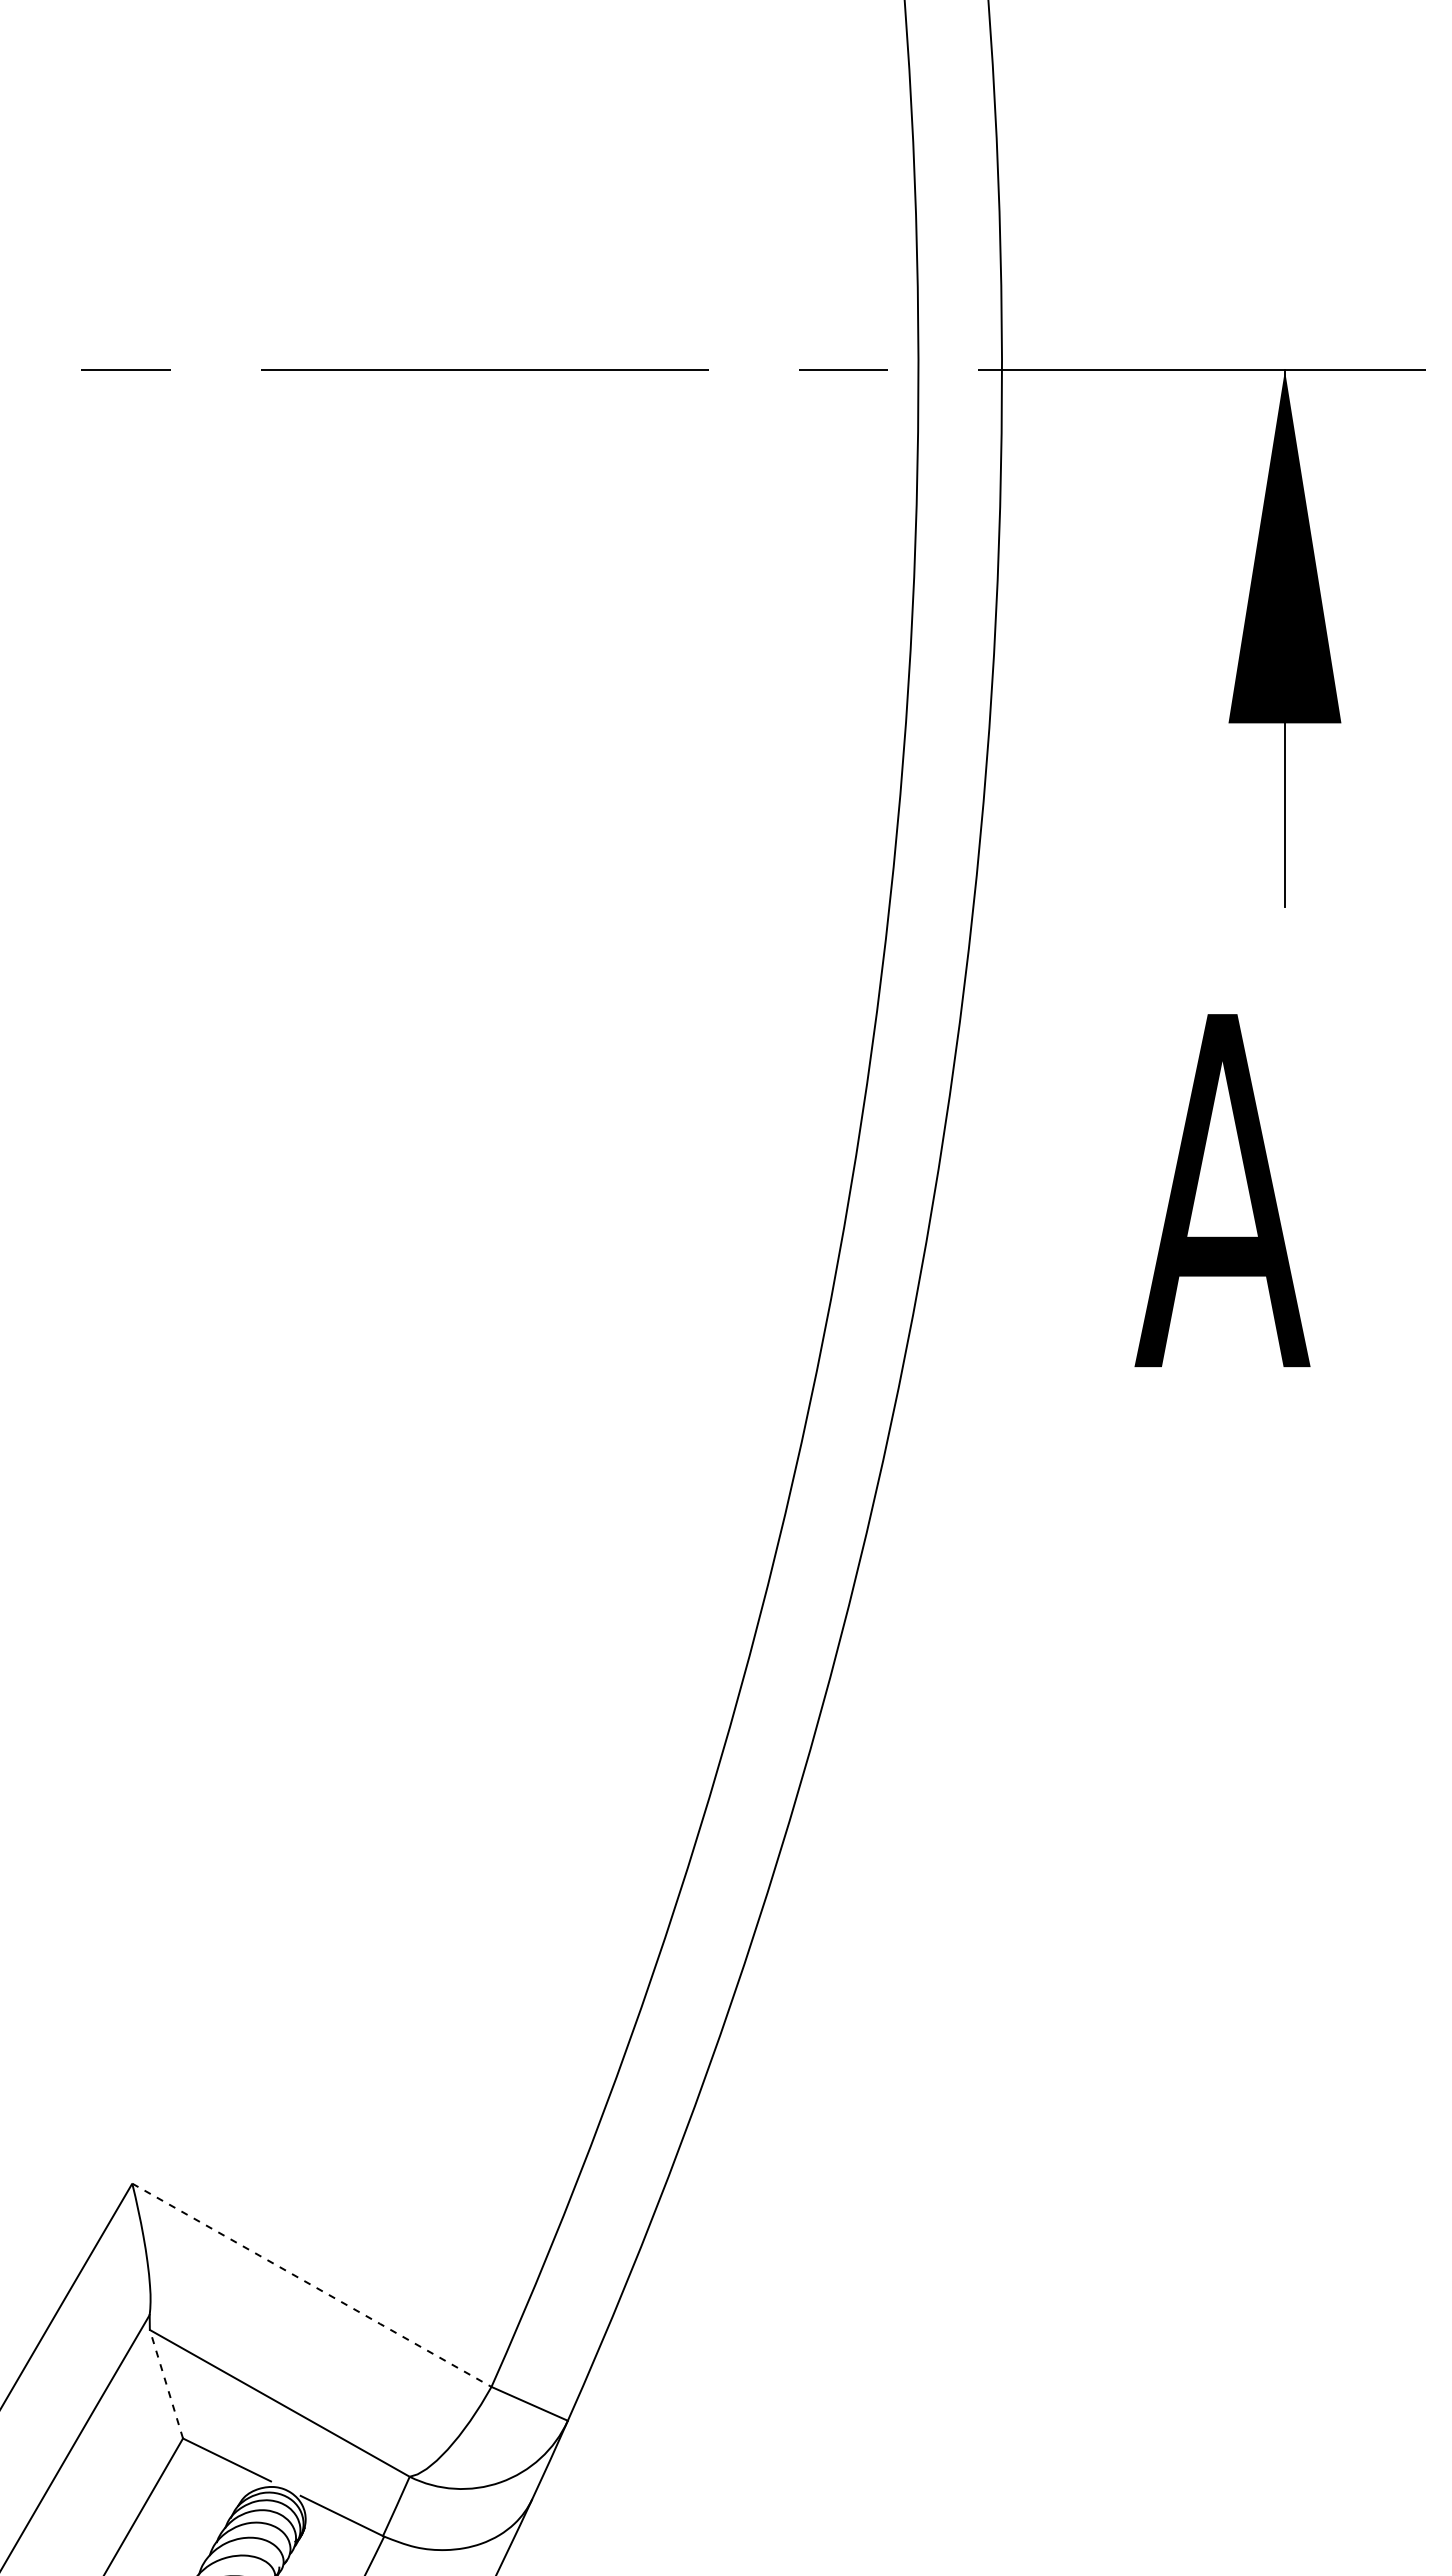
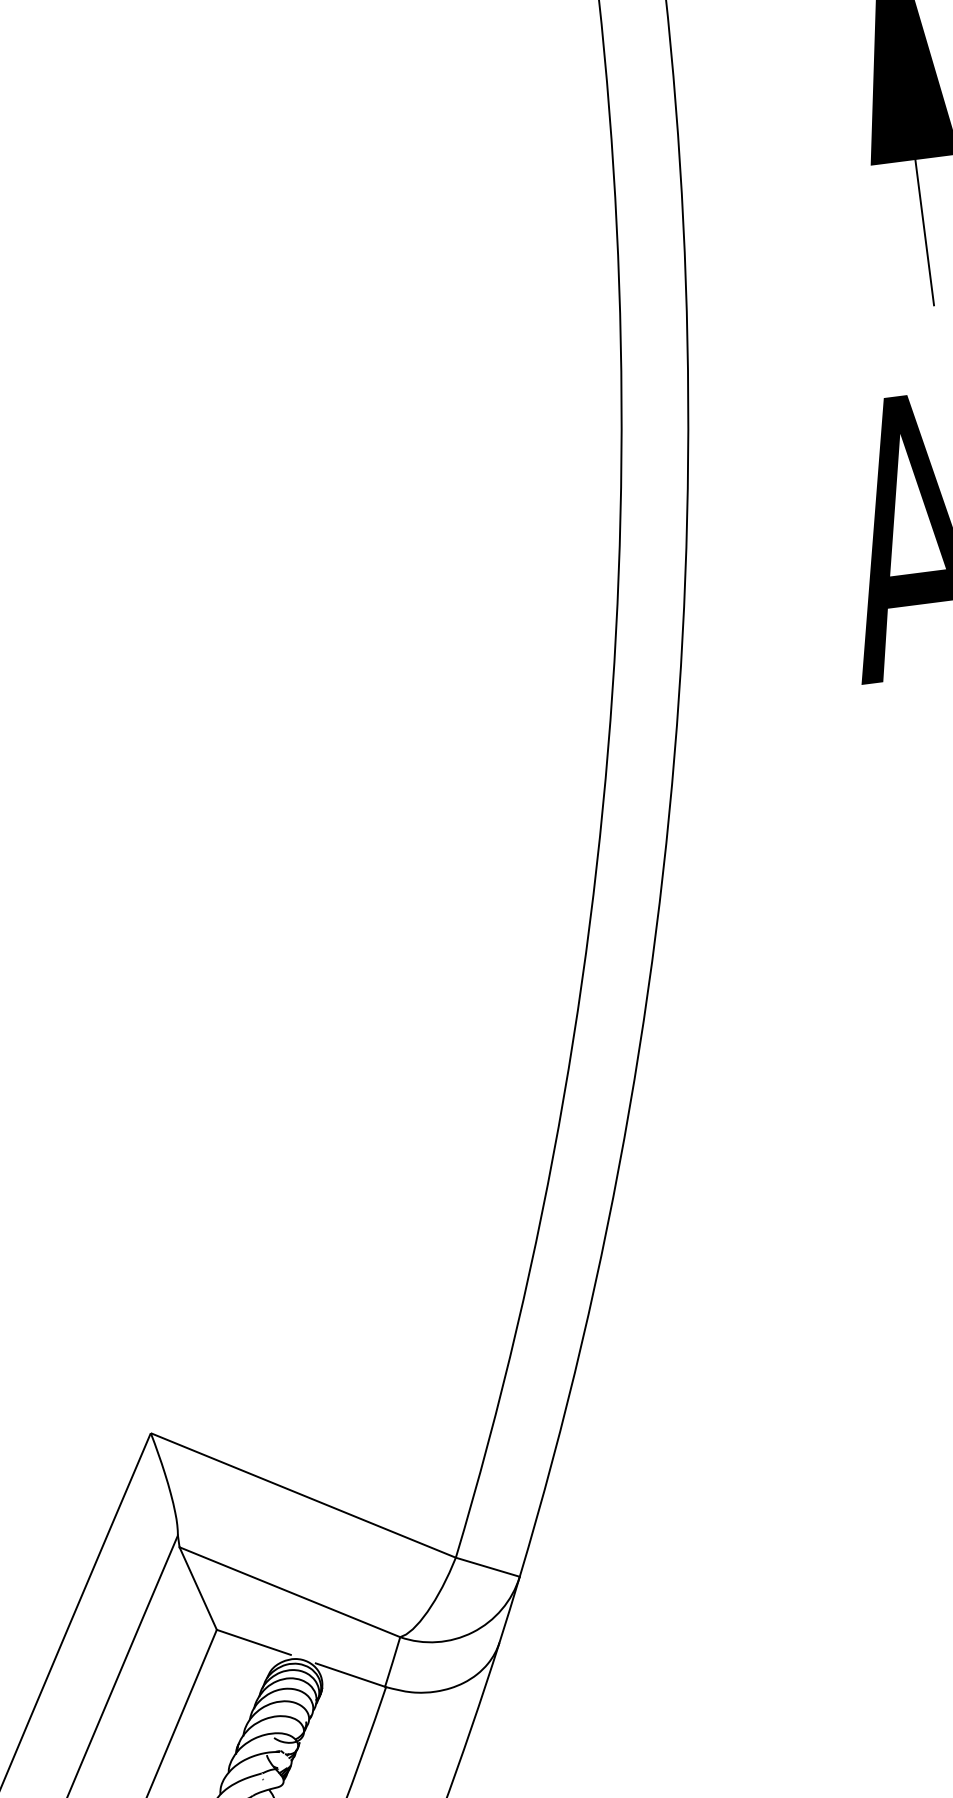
line: (312, 2285) -> (303, 1495), dashed -> solid
line: (166, 2384) -> (198, 1588), dashed -> solid

